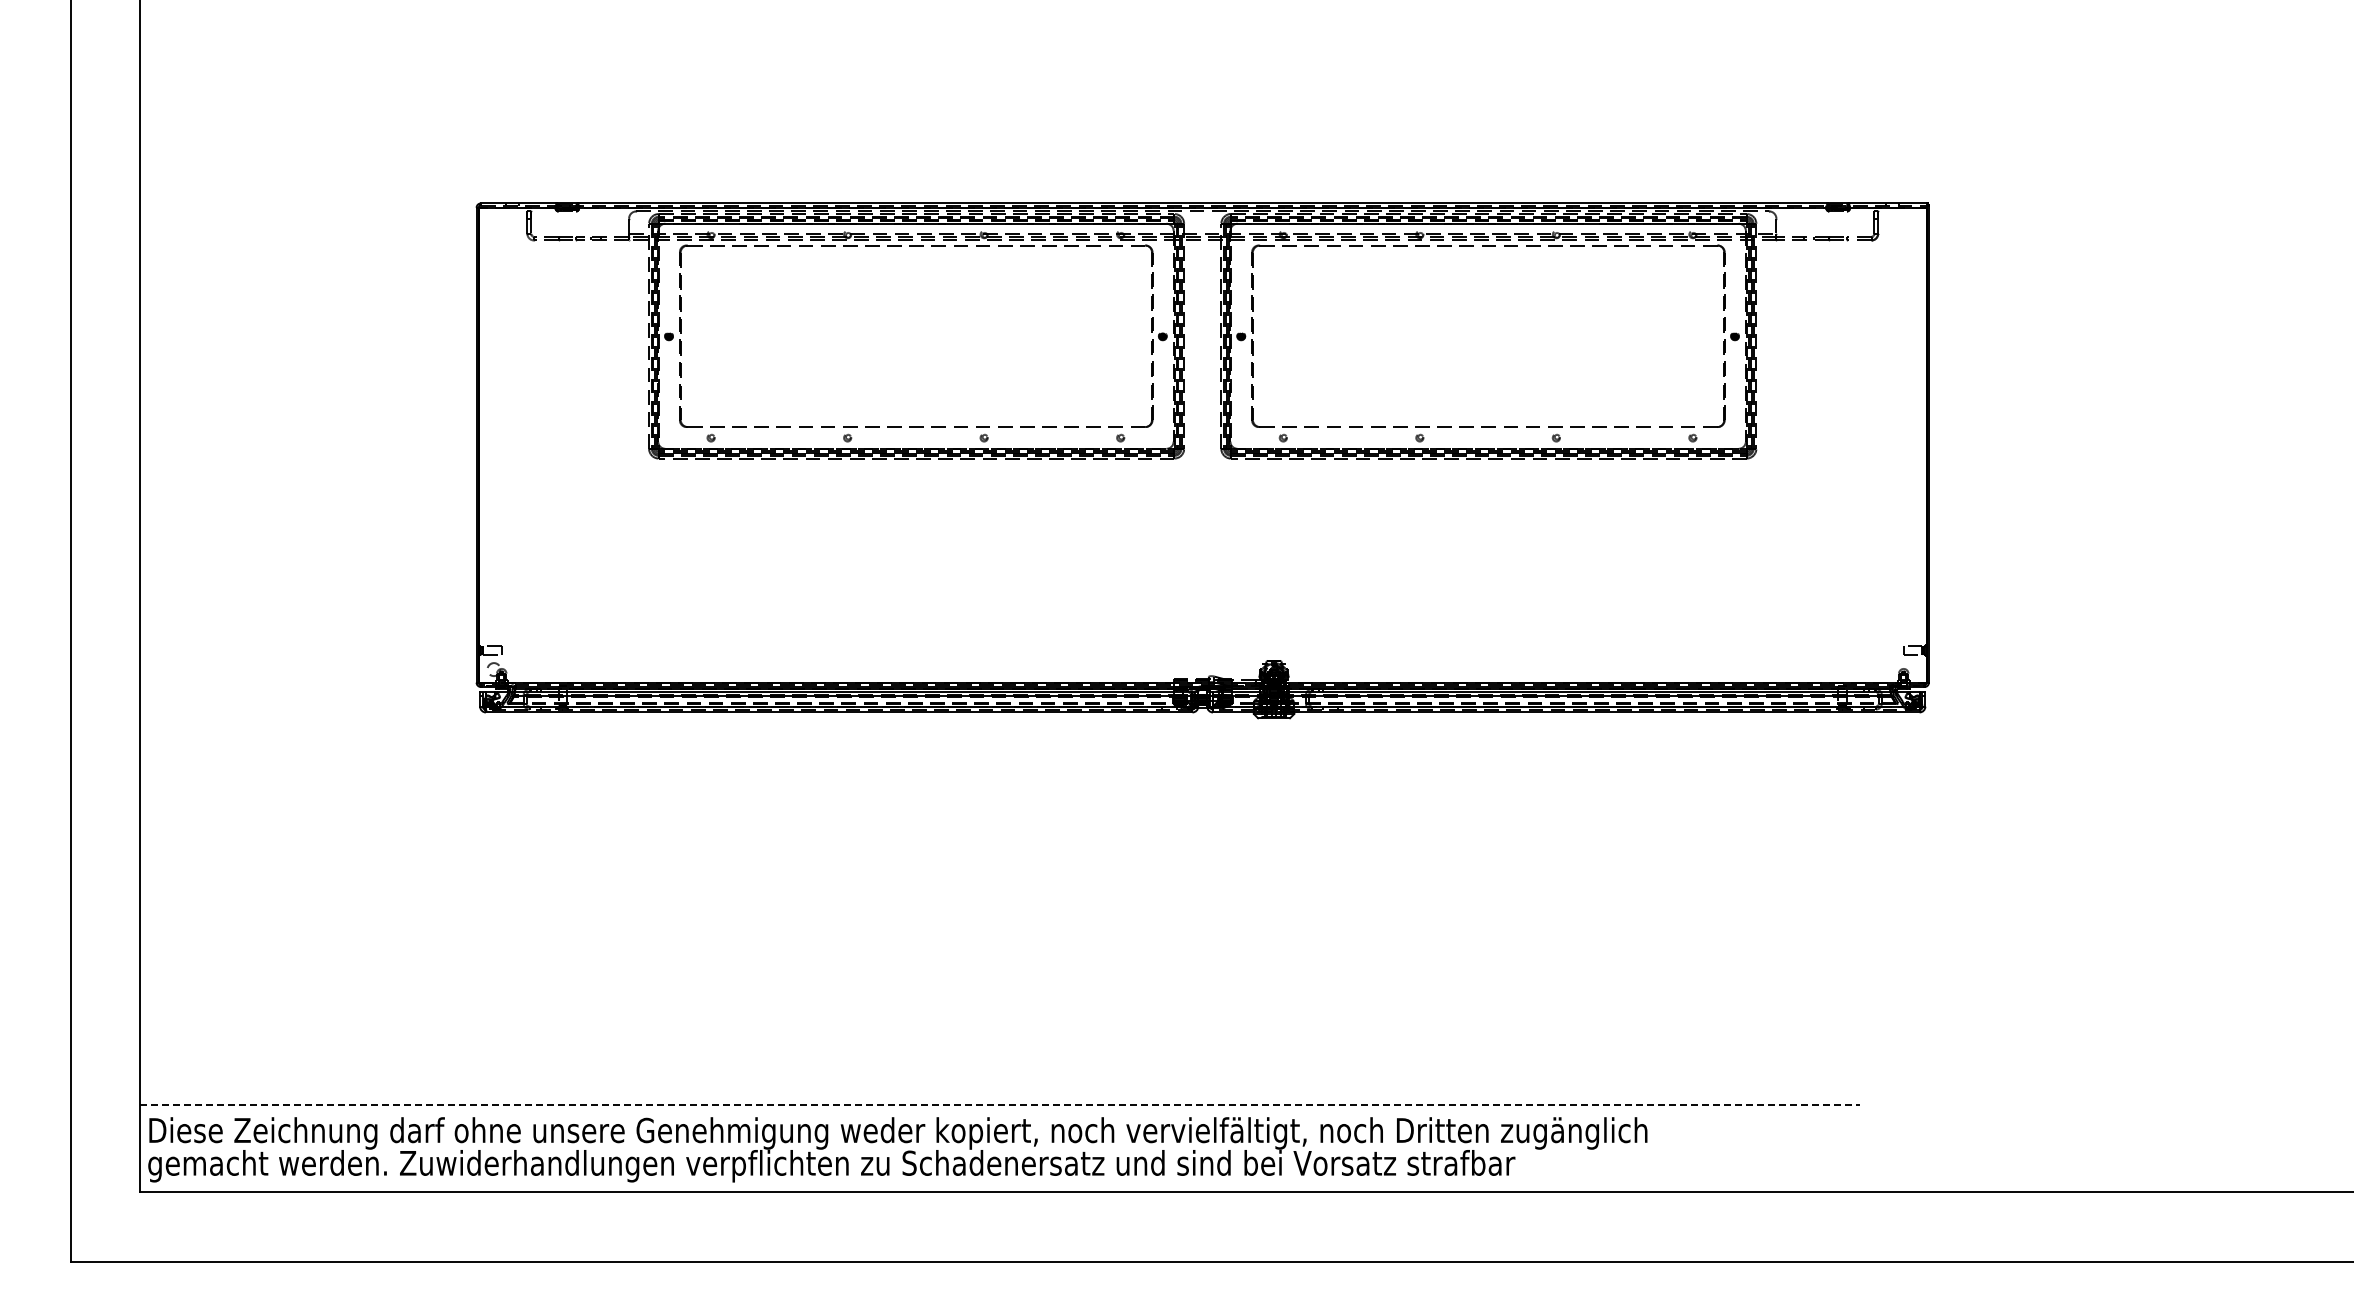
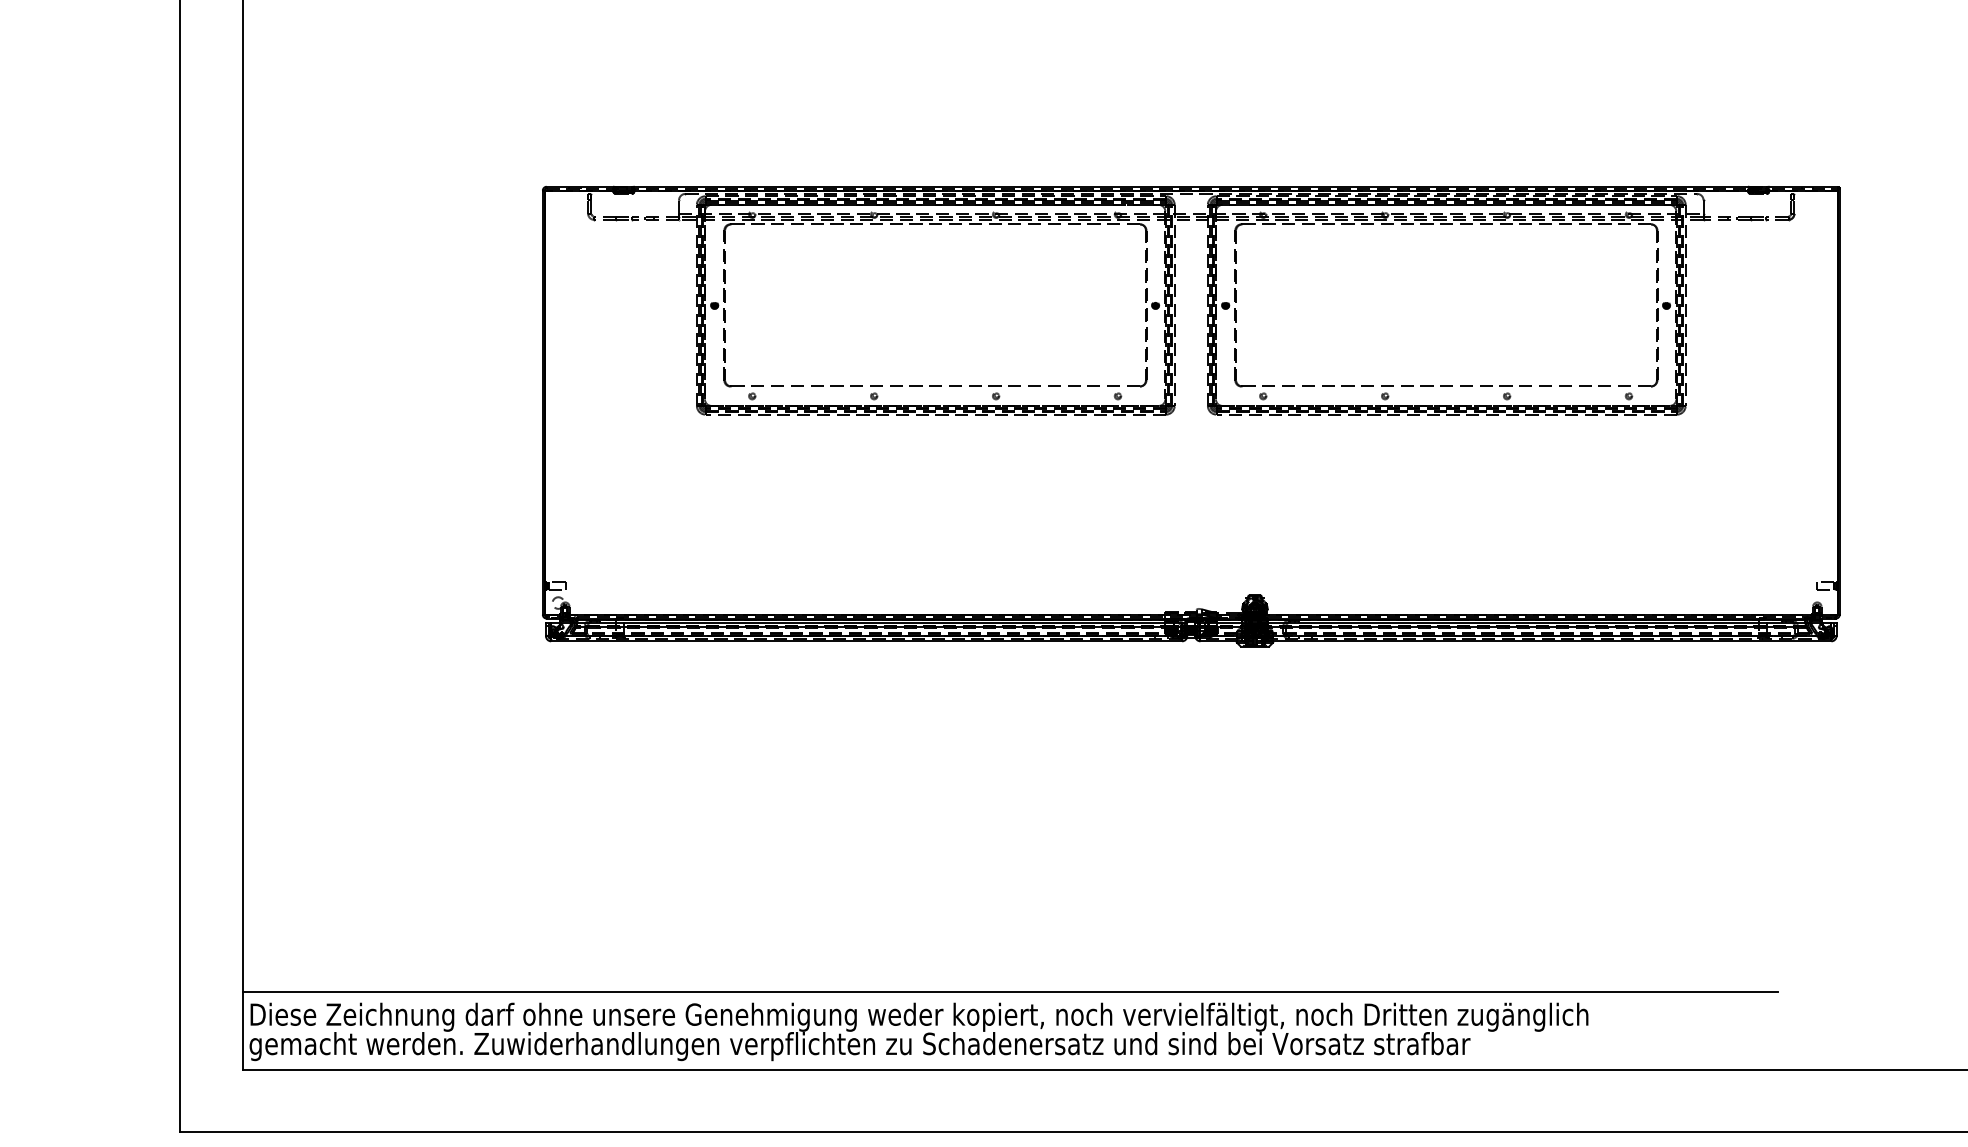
line: (1000, 1105) -> (1010, 992), dashed -> solid

